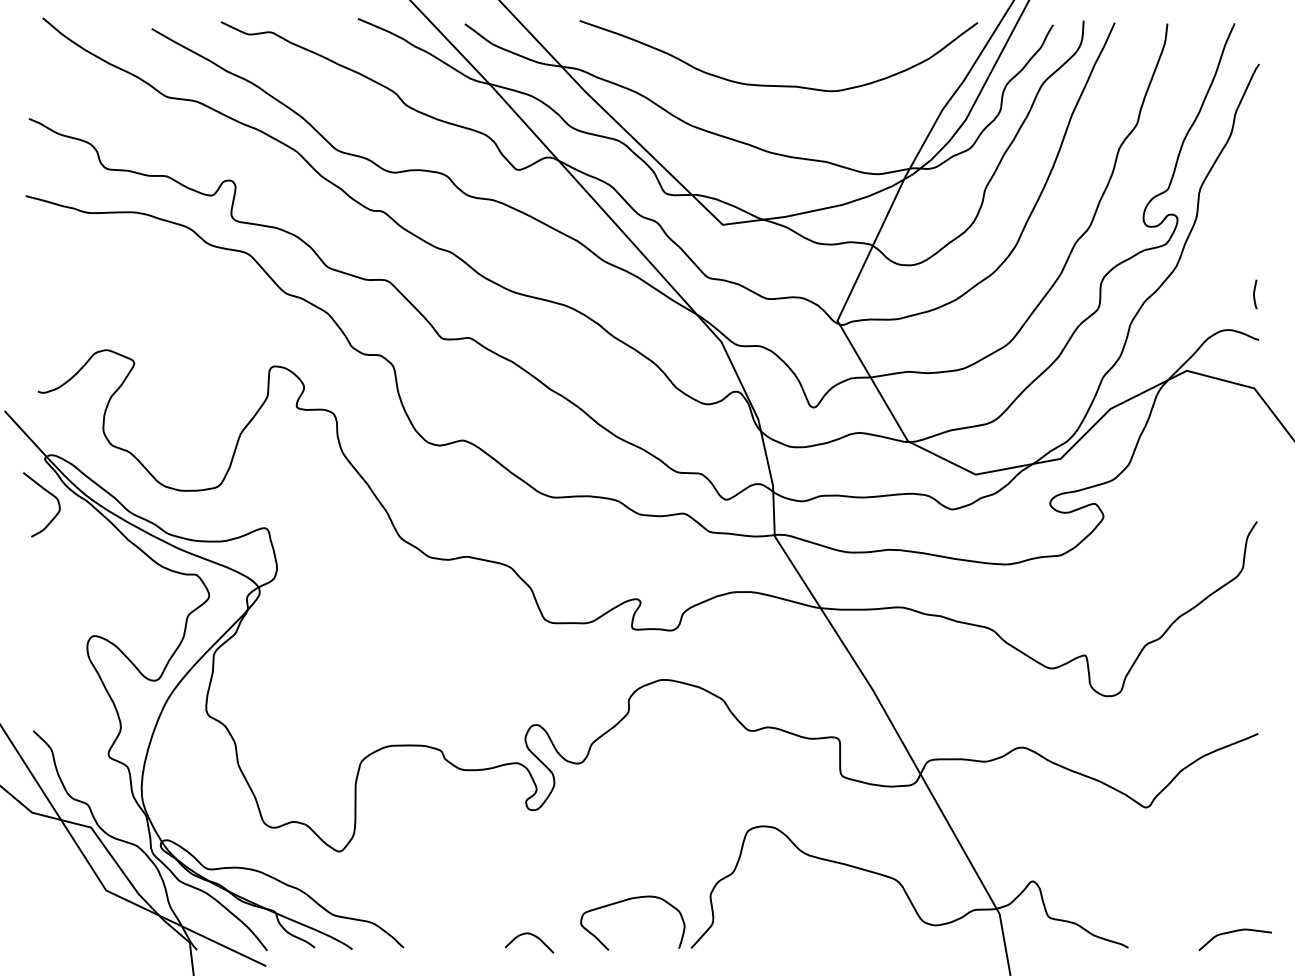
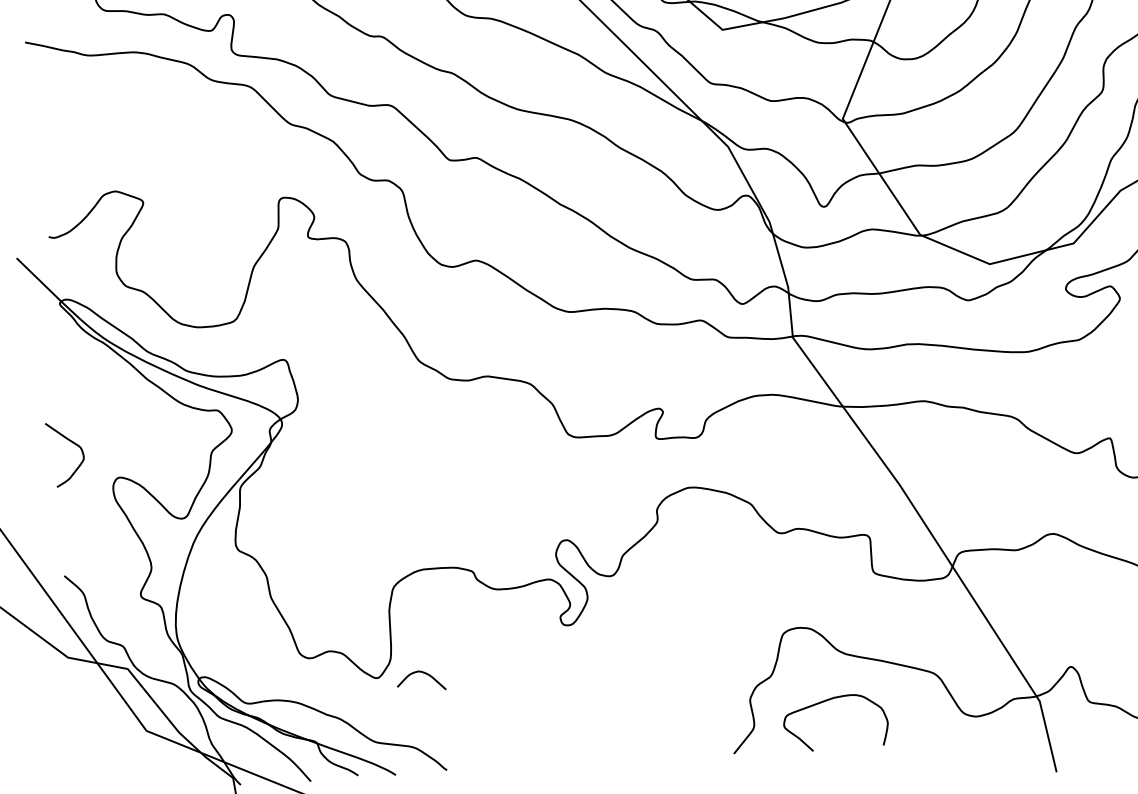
curve: (48, 493) -> (71, 442), moved
curve: (625, 901) -> (827, 701), moved
curve: (533, 936) -> (424, 674), moved

